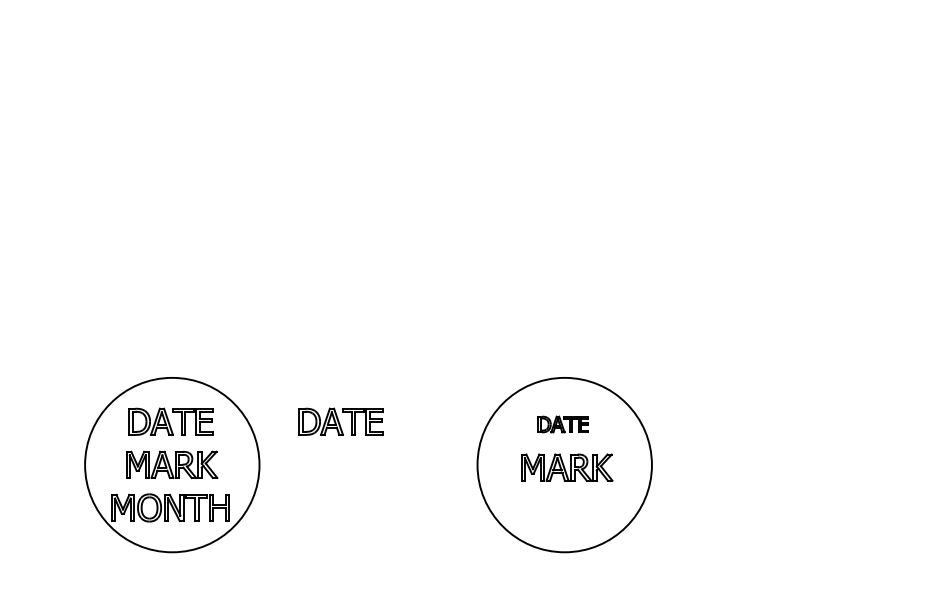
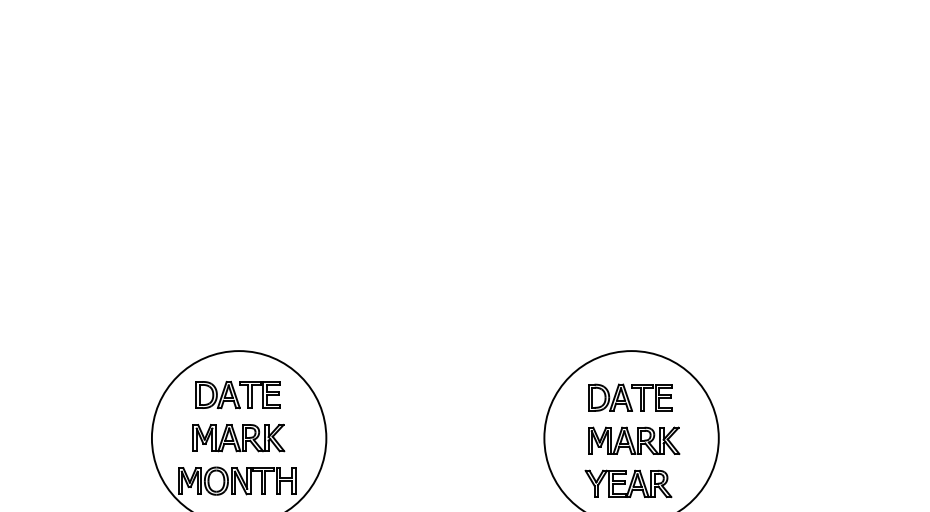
part: (340, 421) -> (407, 394), removed
part: (563, 424) -> (630, 397), size x1.67
part: (561, 510) -> (628, 483), added

